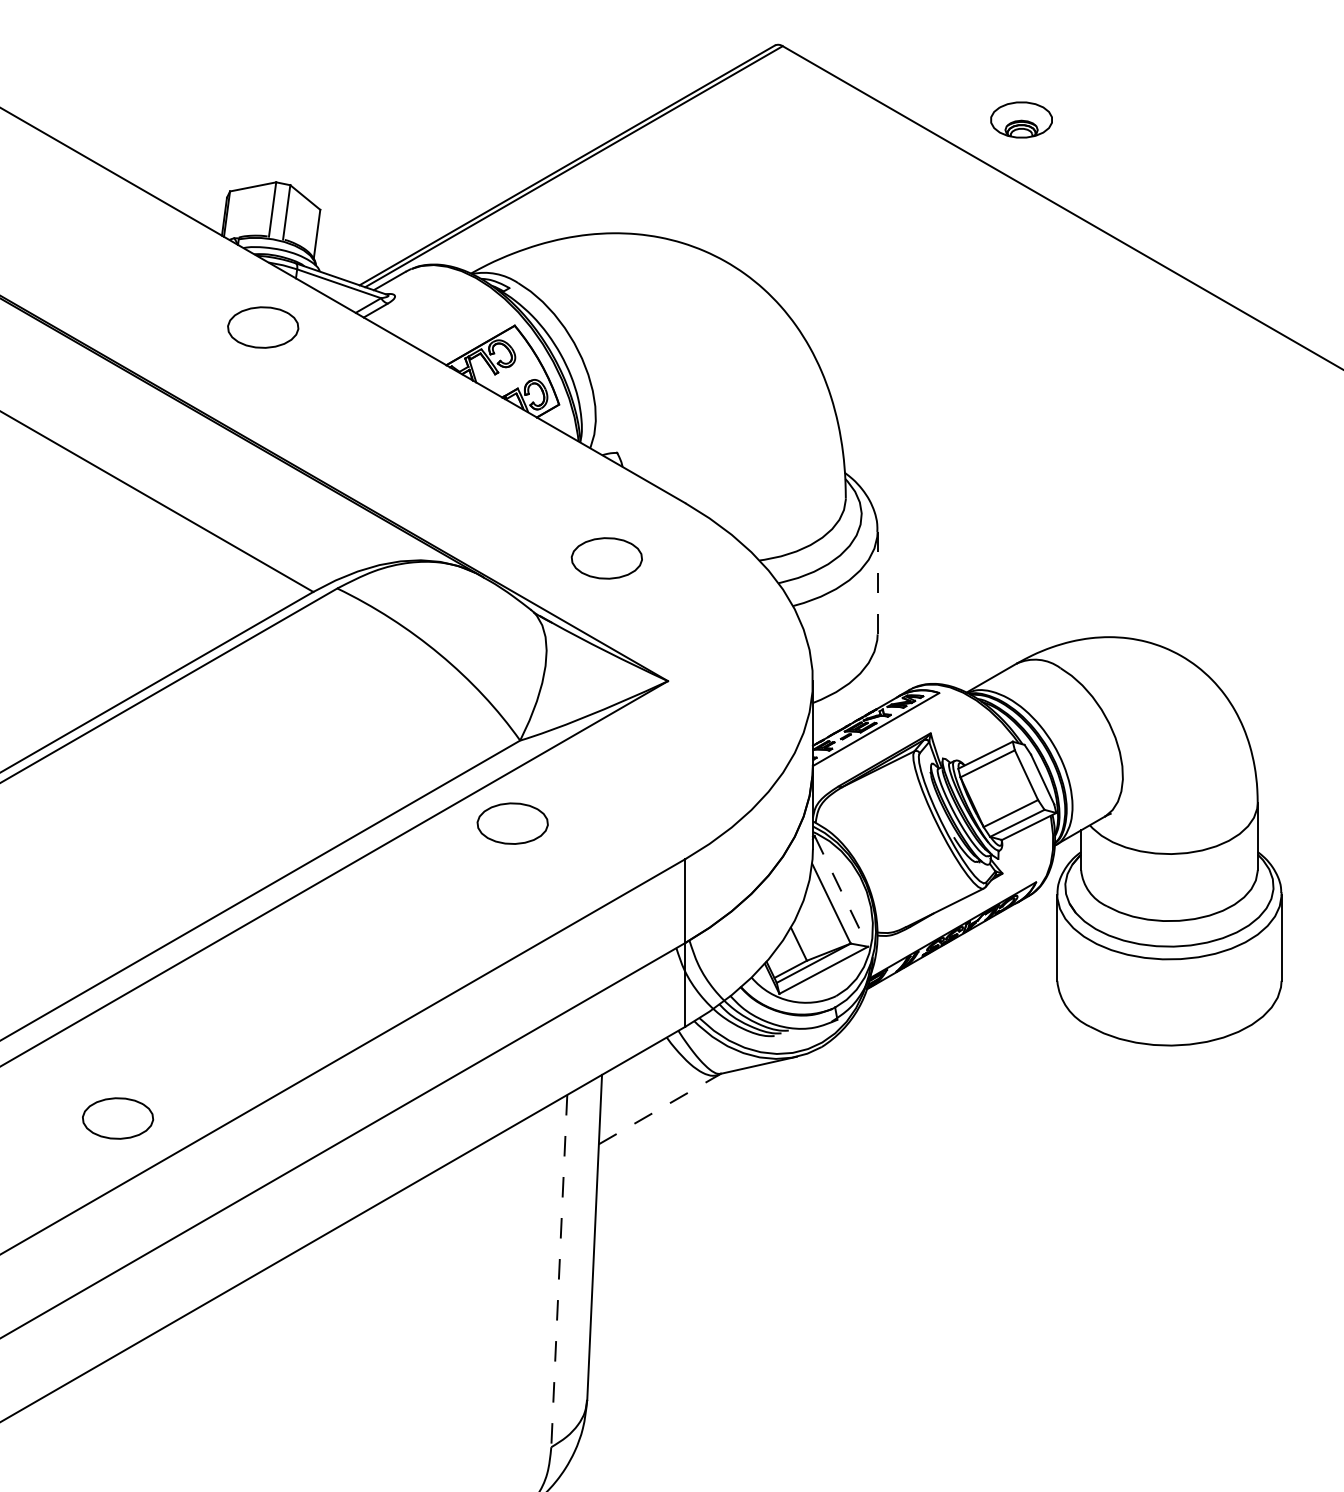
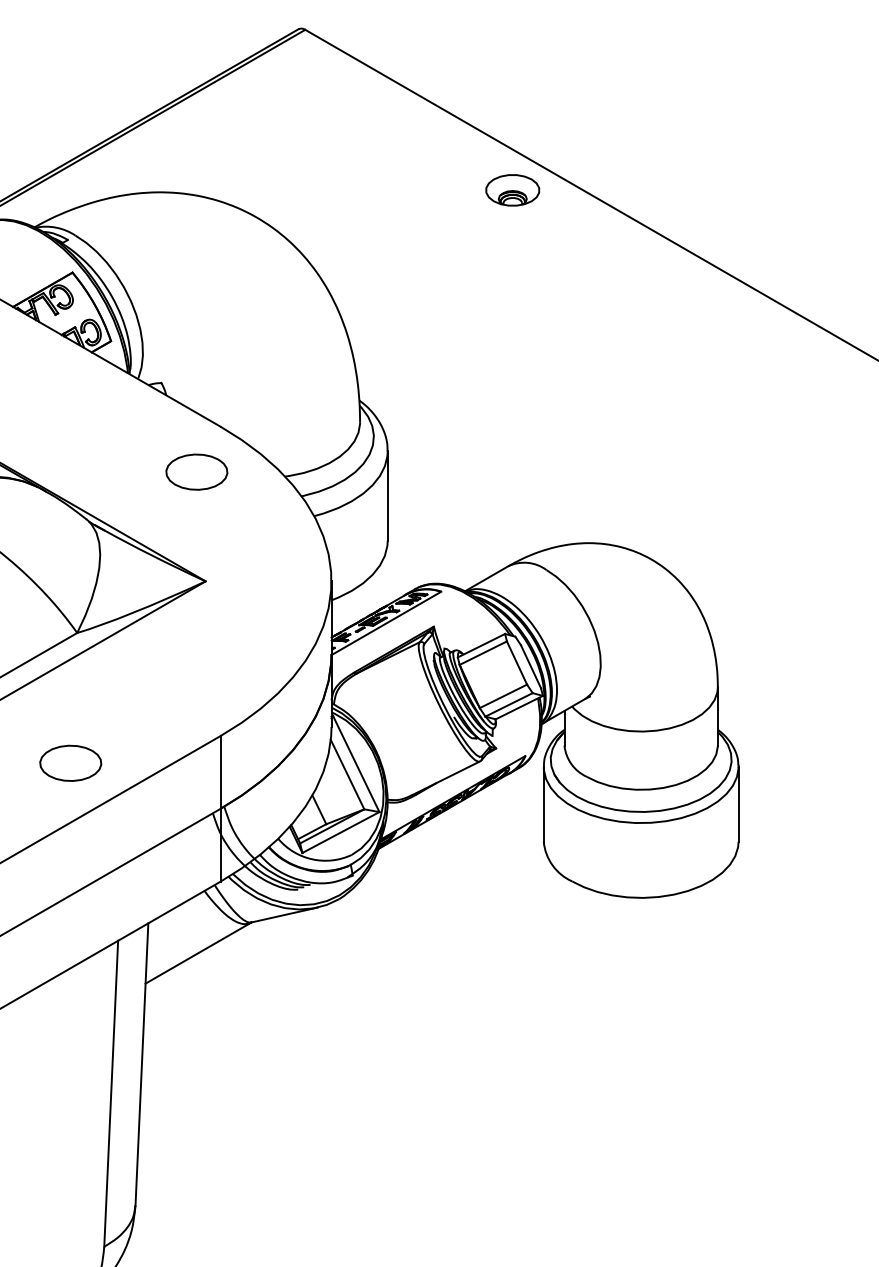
part: (1021, 119) -> (512, 189), moved
part: (606, 558) -> (196, 472), moved
line: (877, 582) -> (387, 495), dashed -> solid
part: (512, 823) -> (70, 763), moved
line: (841, 891) -> (356, 764), dashed -> solid
line: (660, 1108) -> (199, 952), dashed -> solid
line: (559, 1271) -> (111, 1094), dashed -> solid

